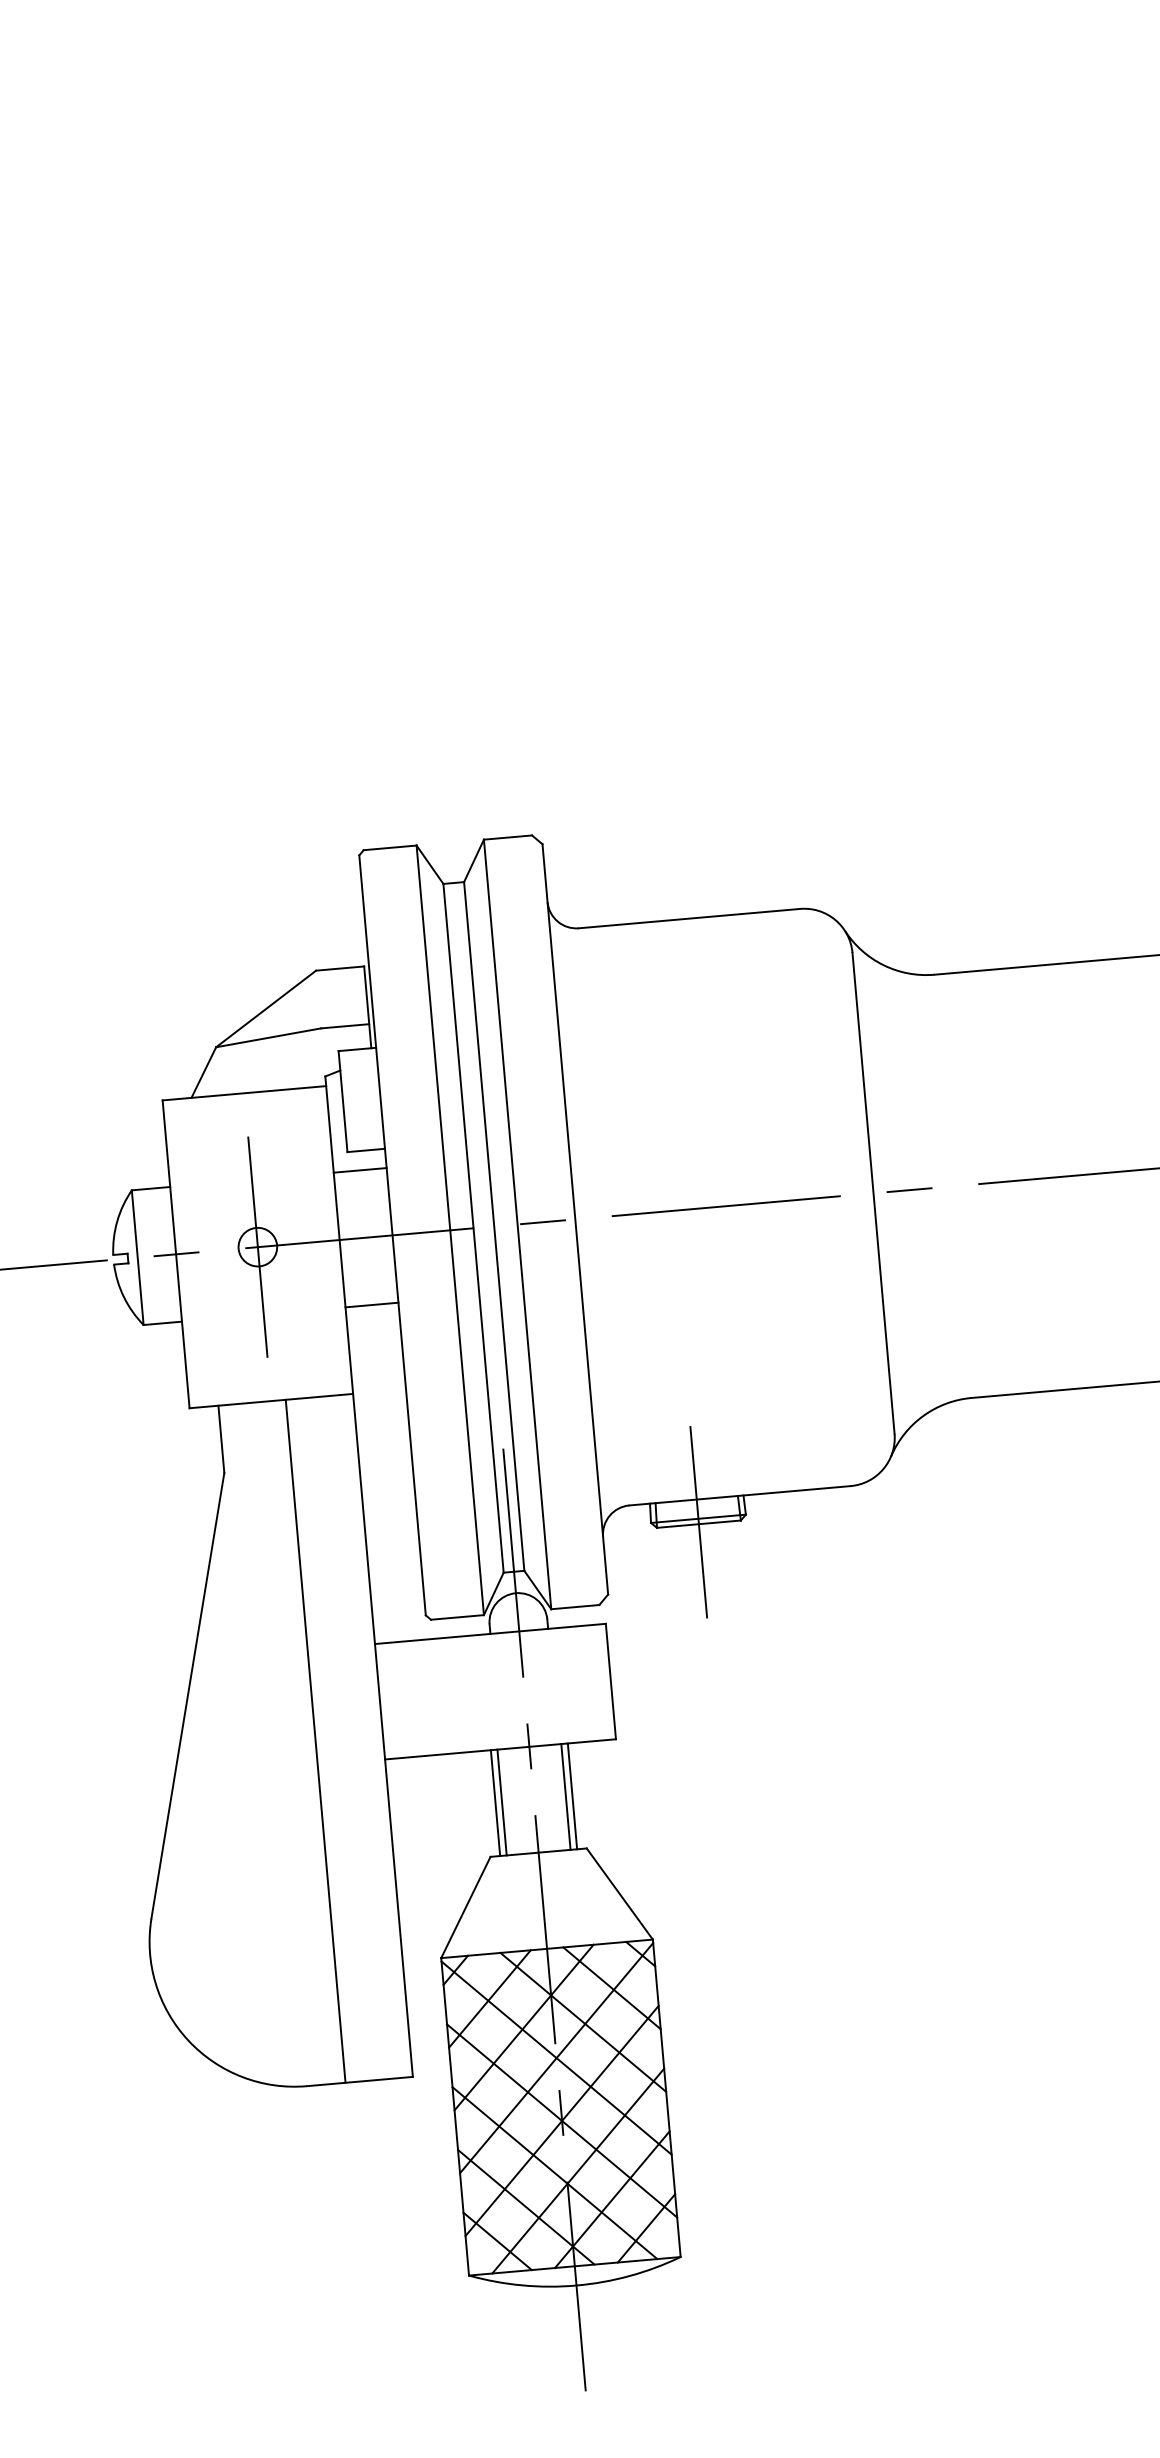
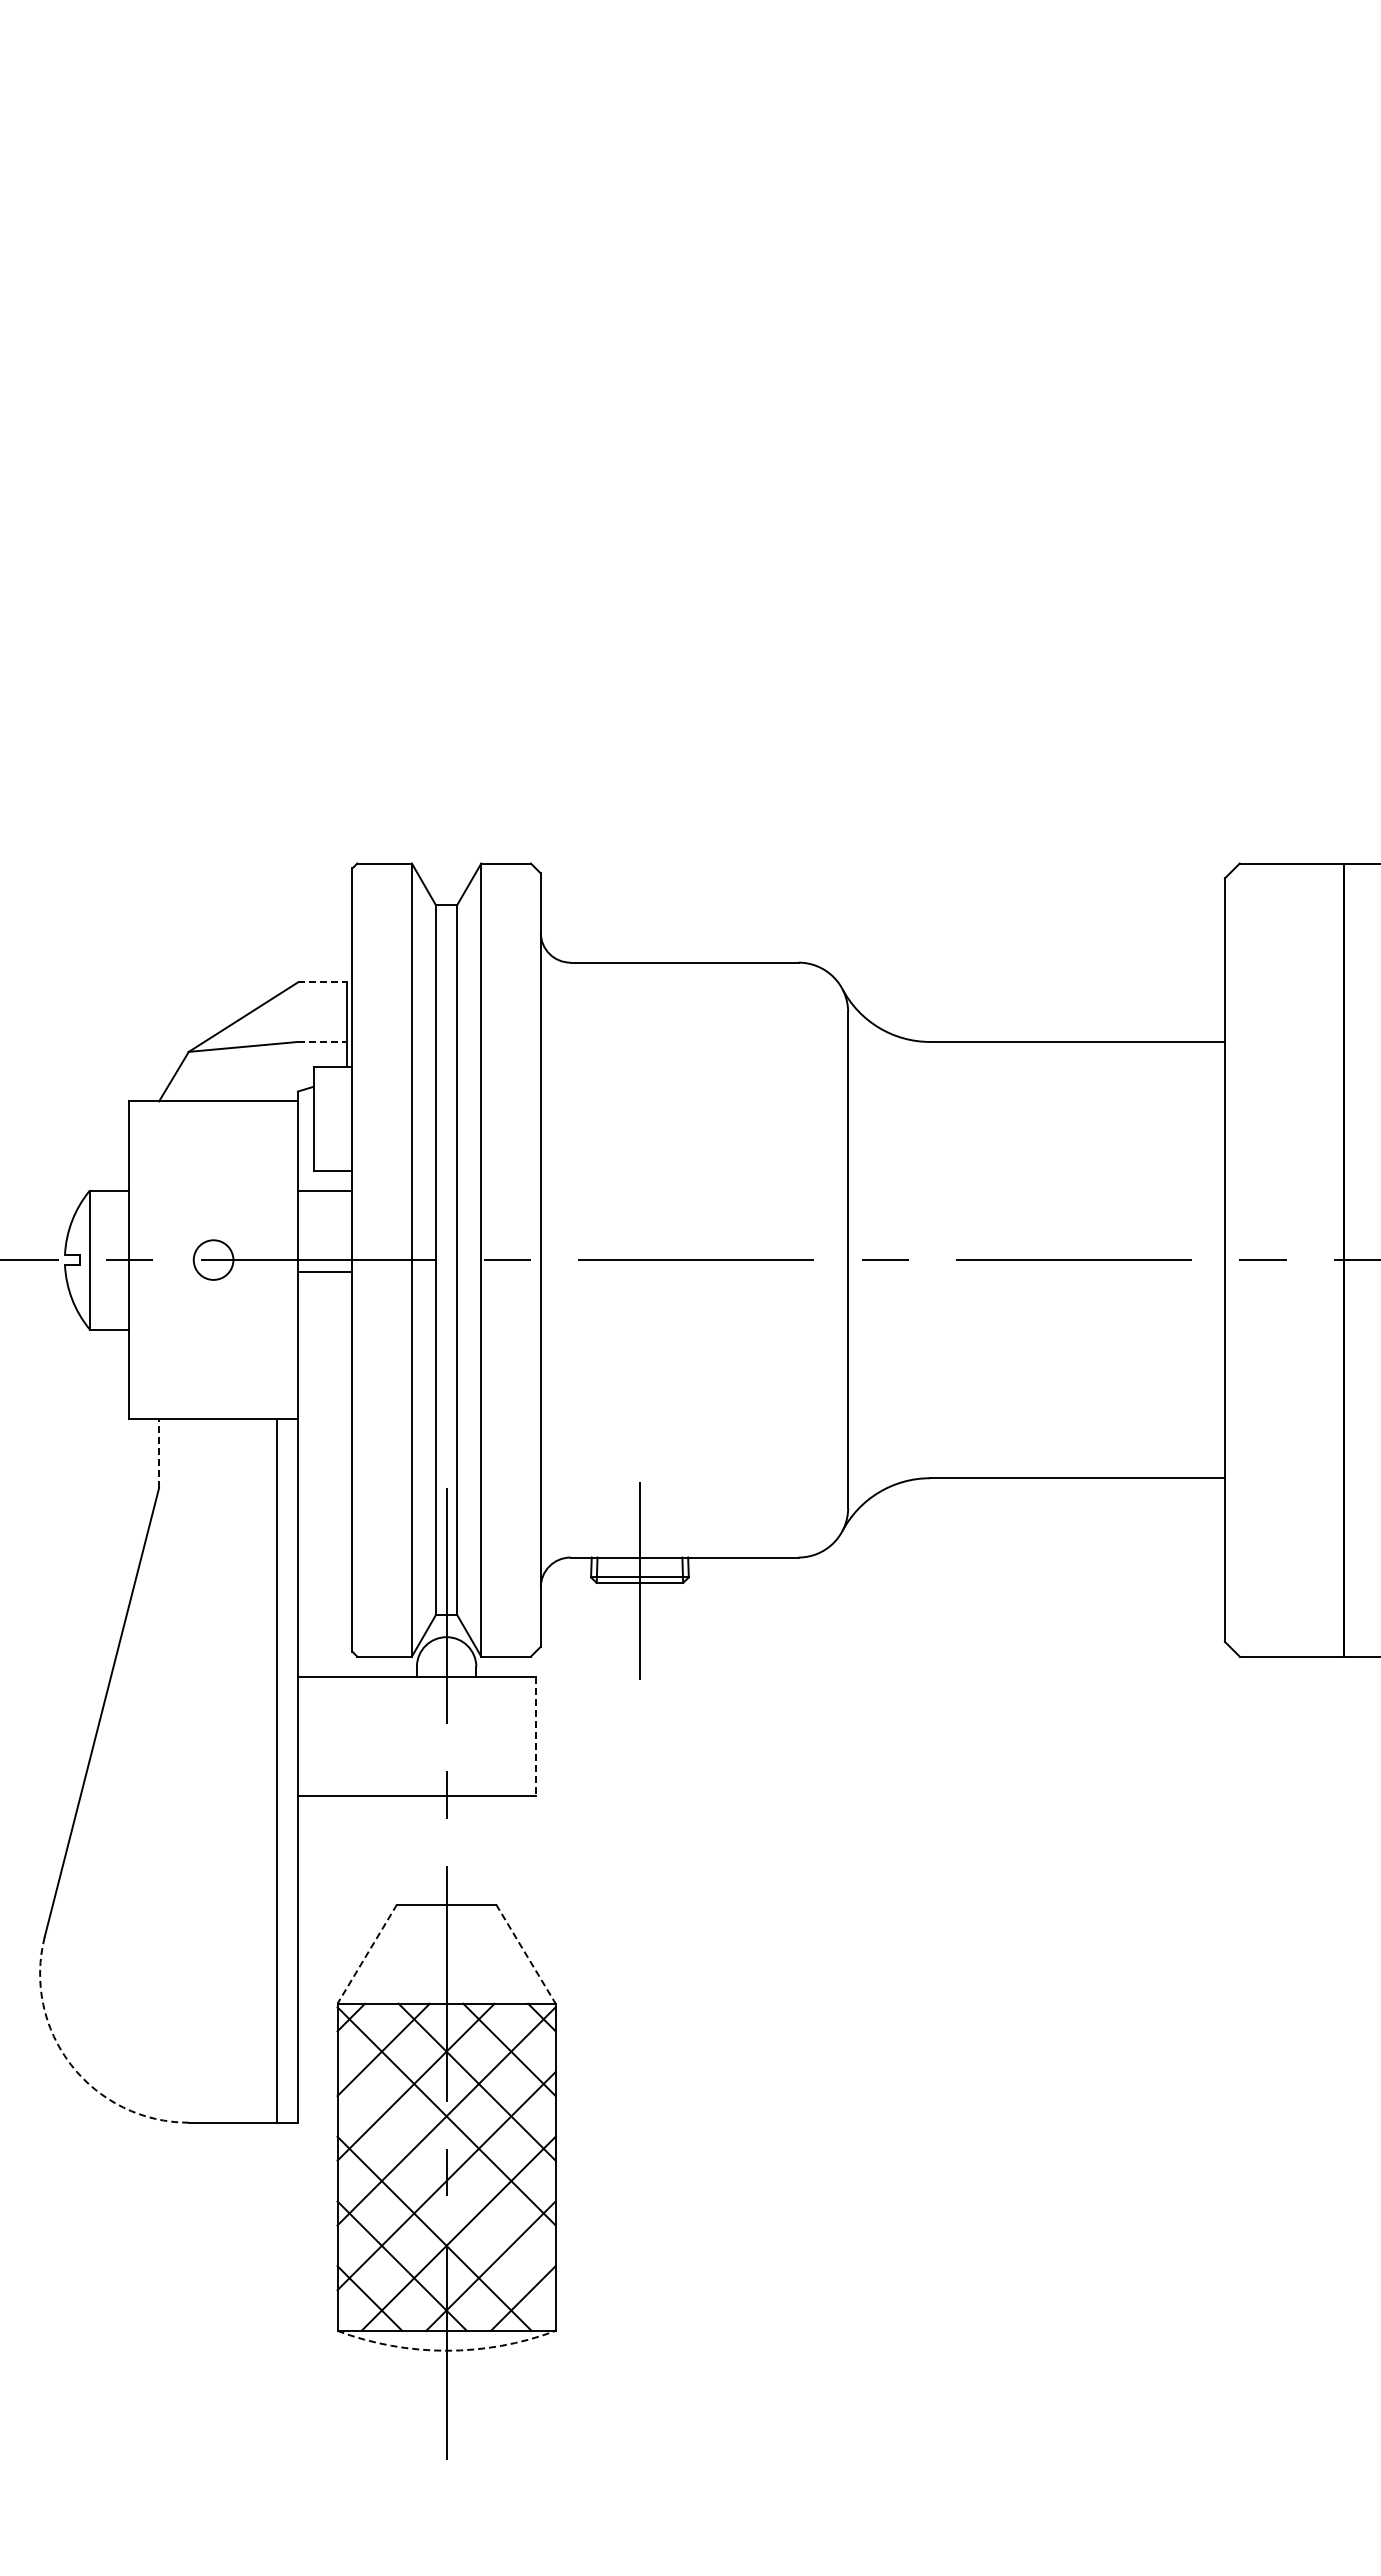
line: (339, 968) -> (322, 982), solid -> dashed
line: (344, 1025) -> (322, 1041), solid -> dashed
line: (257, 1247) -> (213, 1260), removed
line: (371, 1305) -> (324, 1271), moved
line: (221, 1439) -> (159, 1453), solid -> dashed
line: (610, 1682) -> (535, 1736), solid -> dashed
line: (315, 1741) -> (277, 1770), moved
line: (572, 1795) -> (486, 1849), removed
line: (565, 1796) -> (479, 1849), removed
line: (495, 1802) -> (406, 1849), removed
line: (501, 1802) -> (413, 1849), removed
line: (619, 1894) -> (525, 1954), solid -> dashed
line: (466, 1907) -> (367, 1954), solid -> dashed
arc: (188, 2040) -> (71, 2065), solid -> dashed
line: (562, 2121) -> (446, 2181), removed
arc: (576, 2285) -> (446, 2350), solid -> dashed

